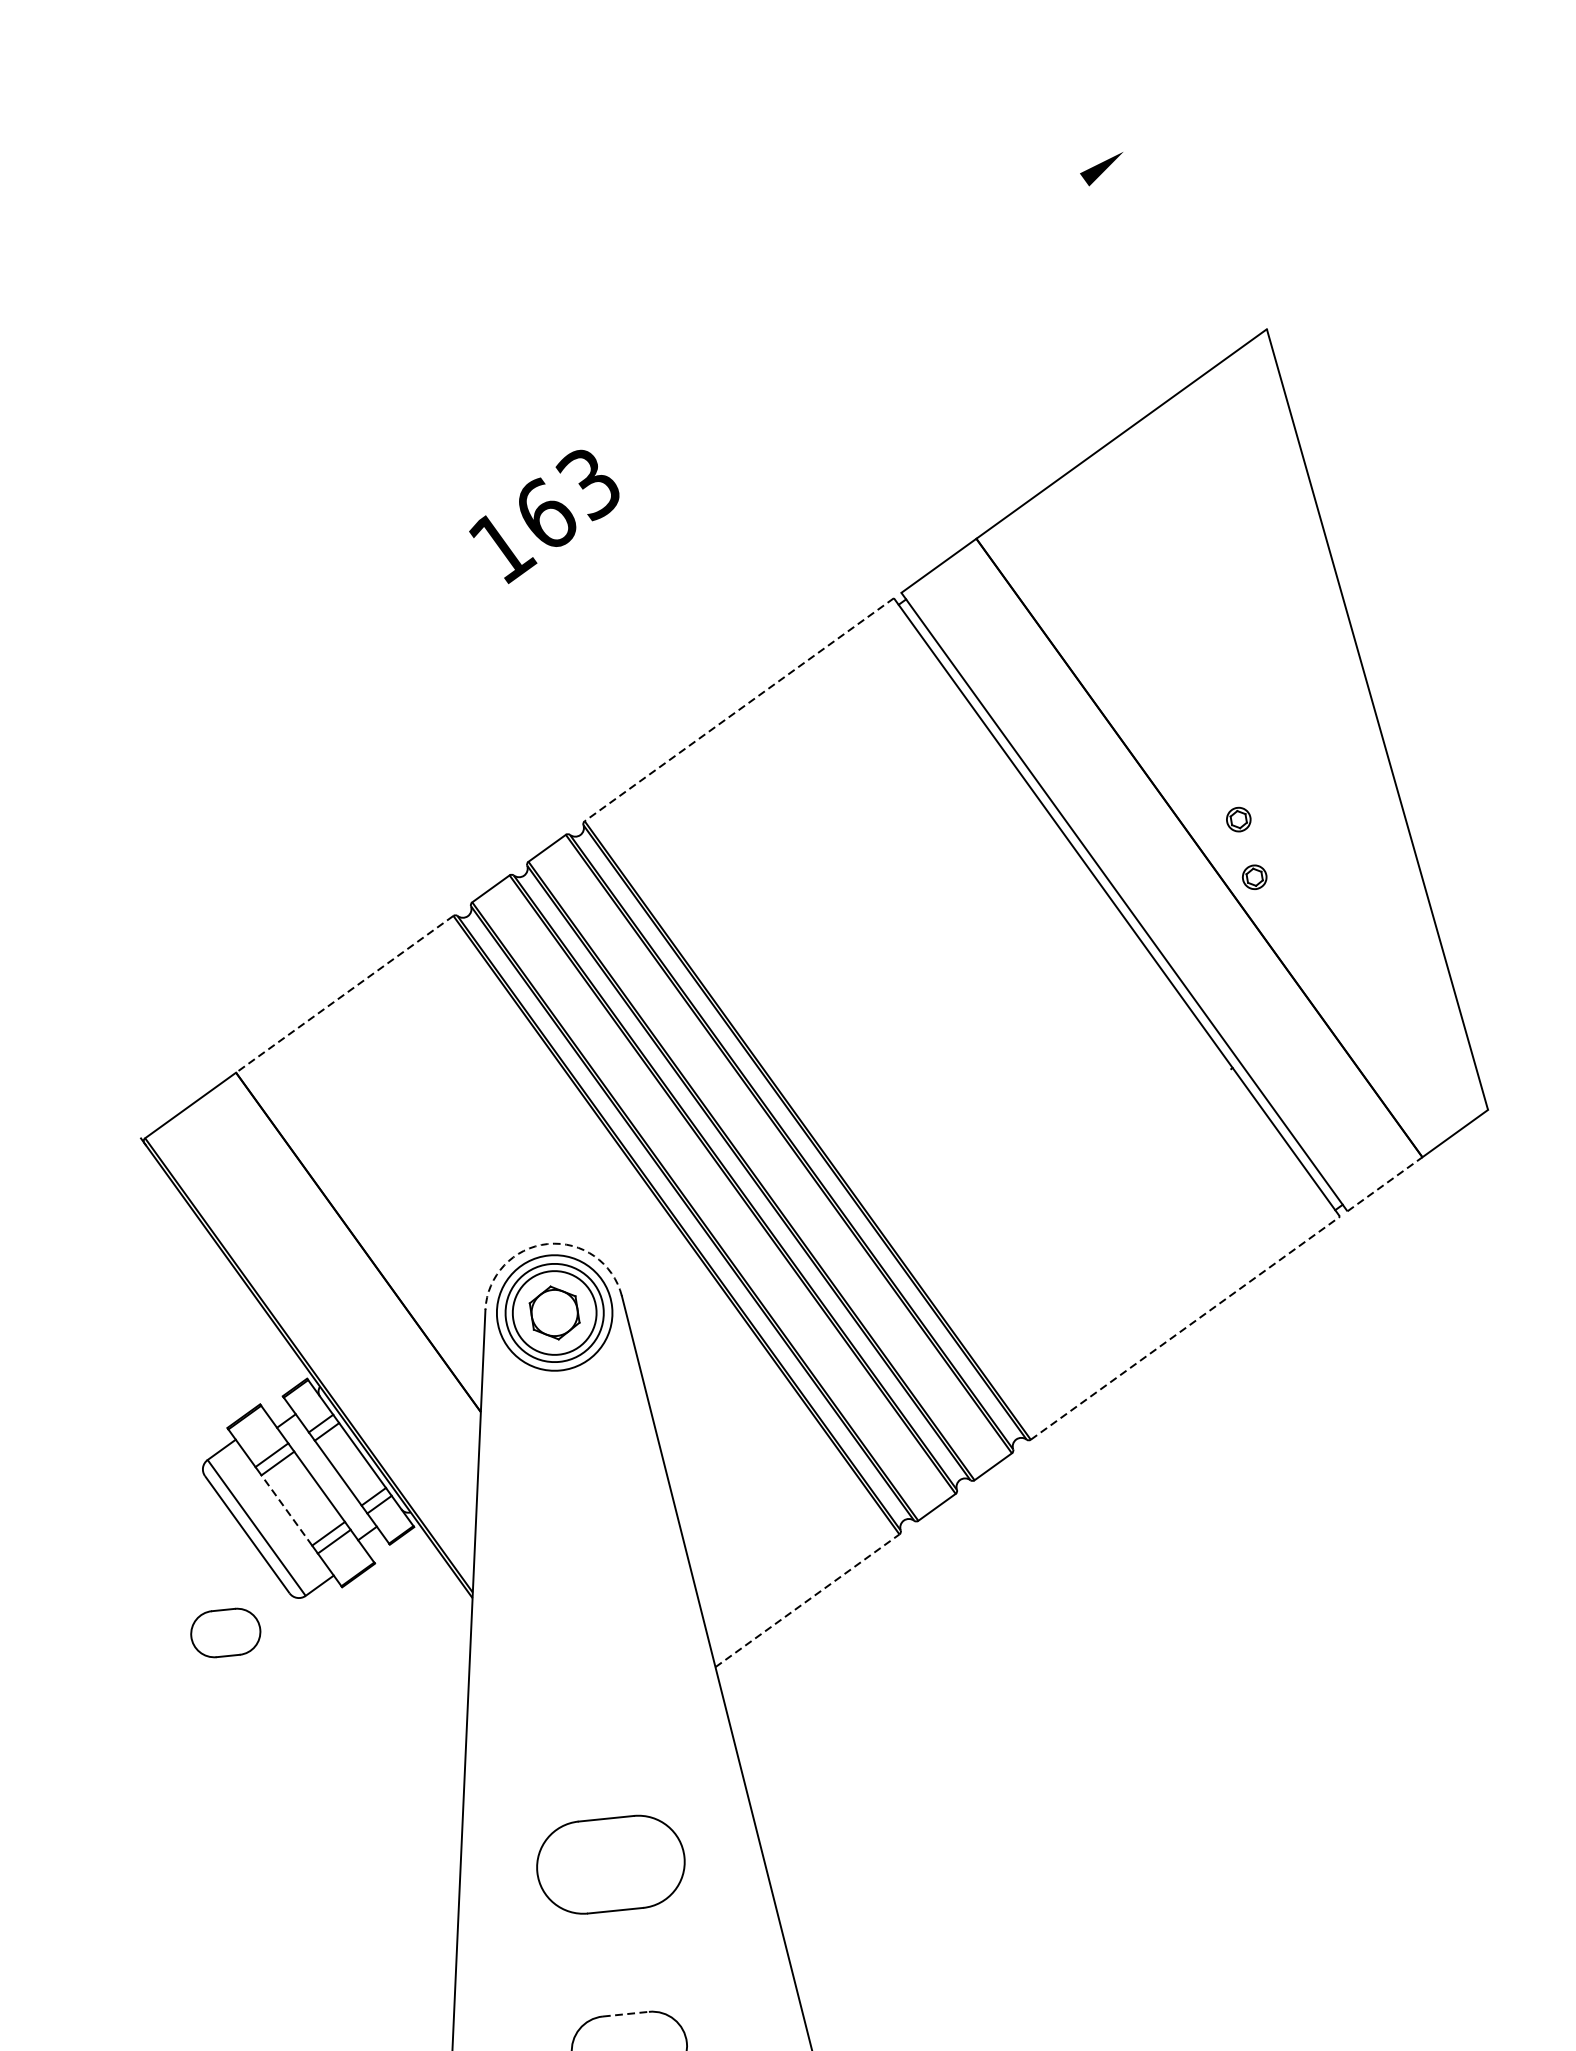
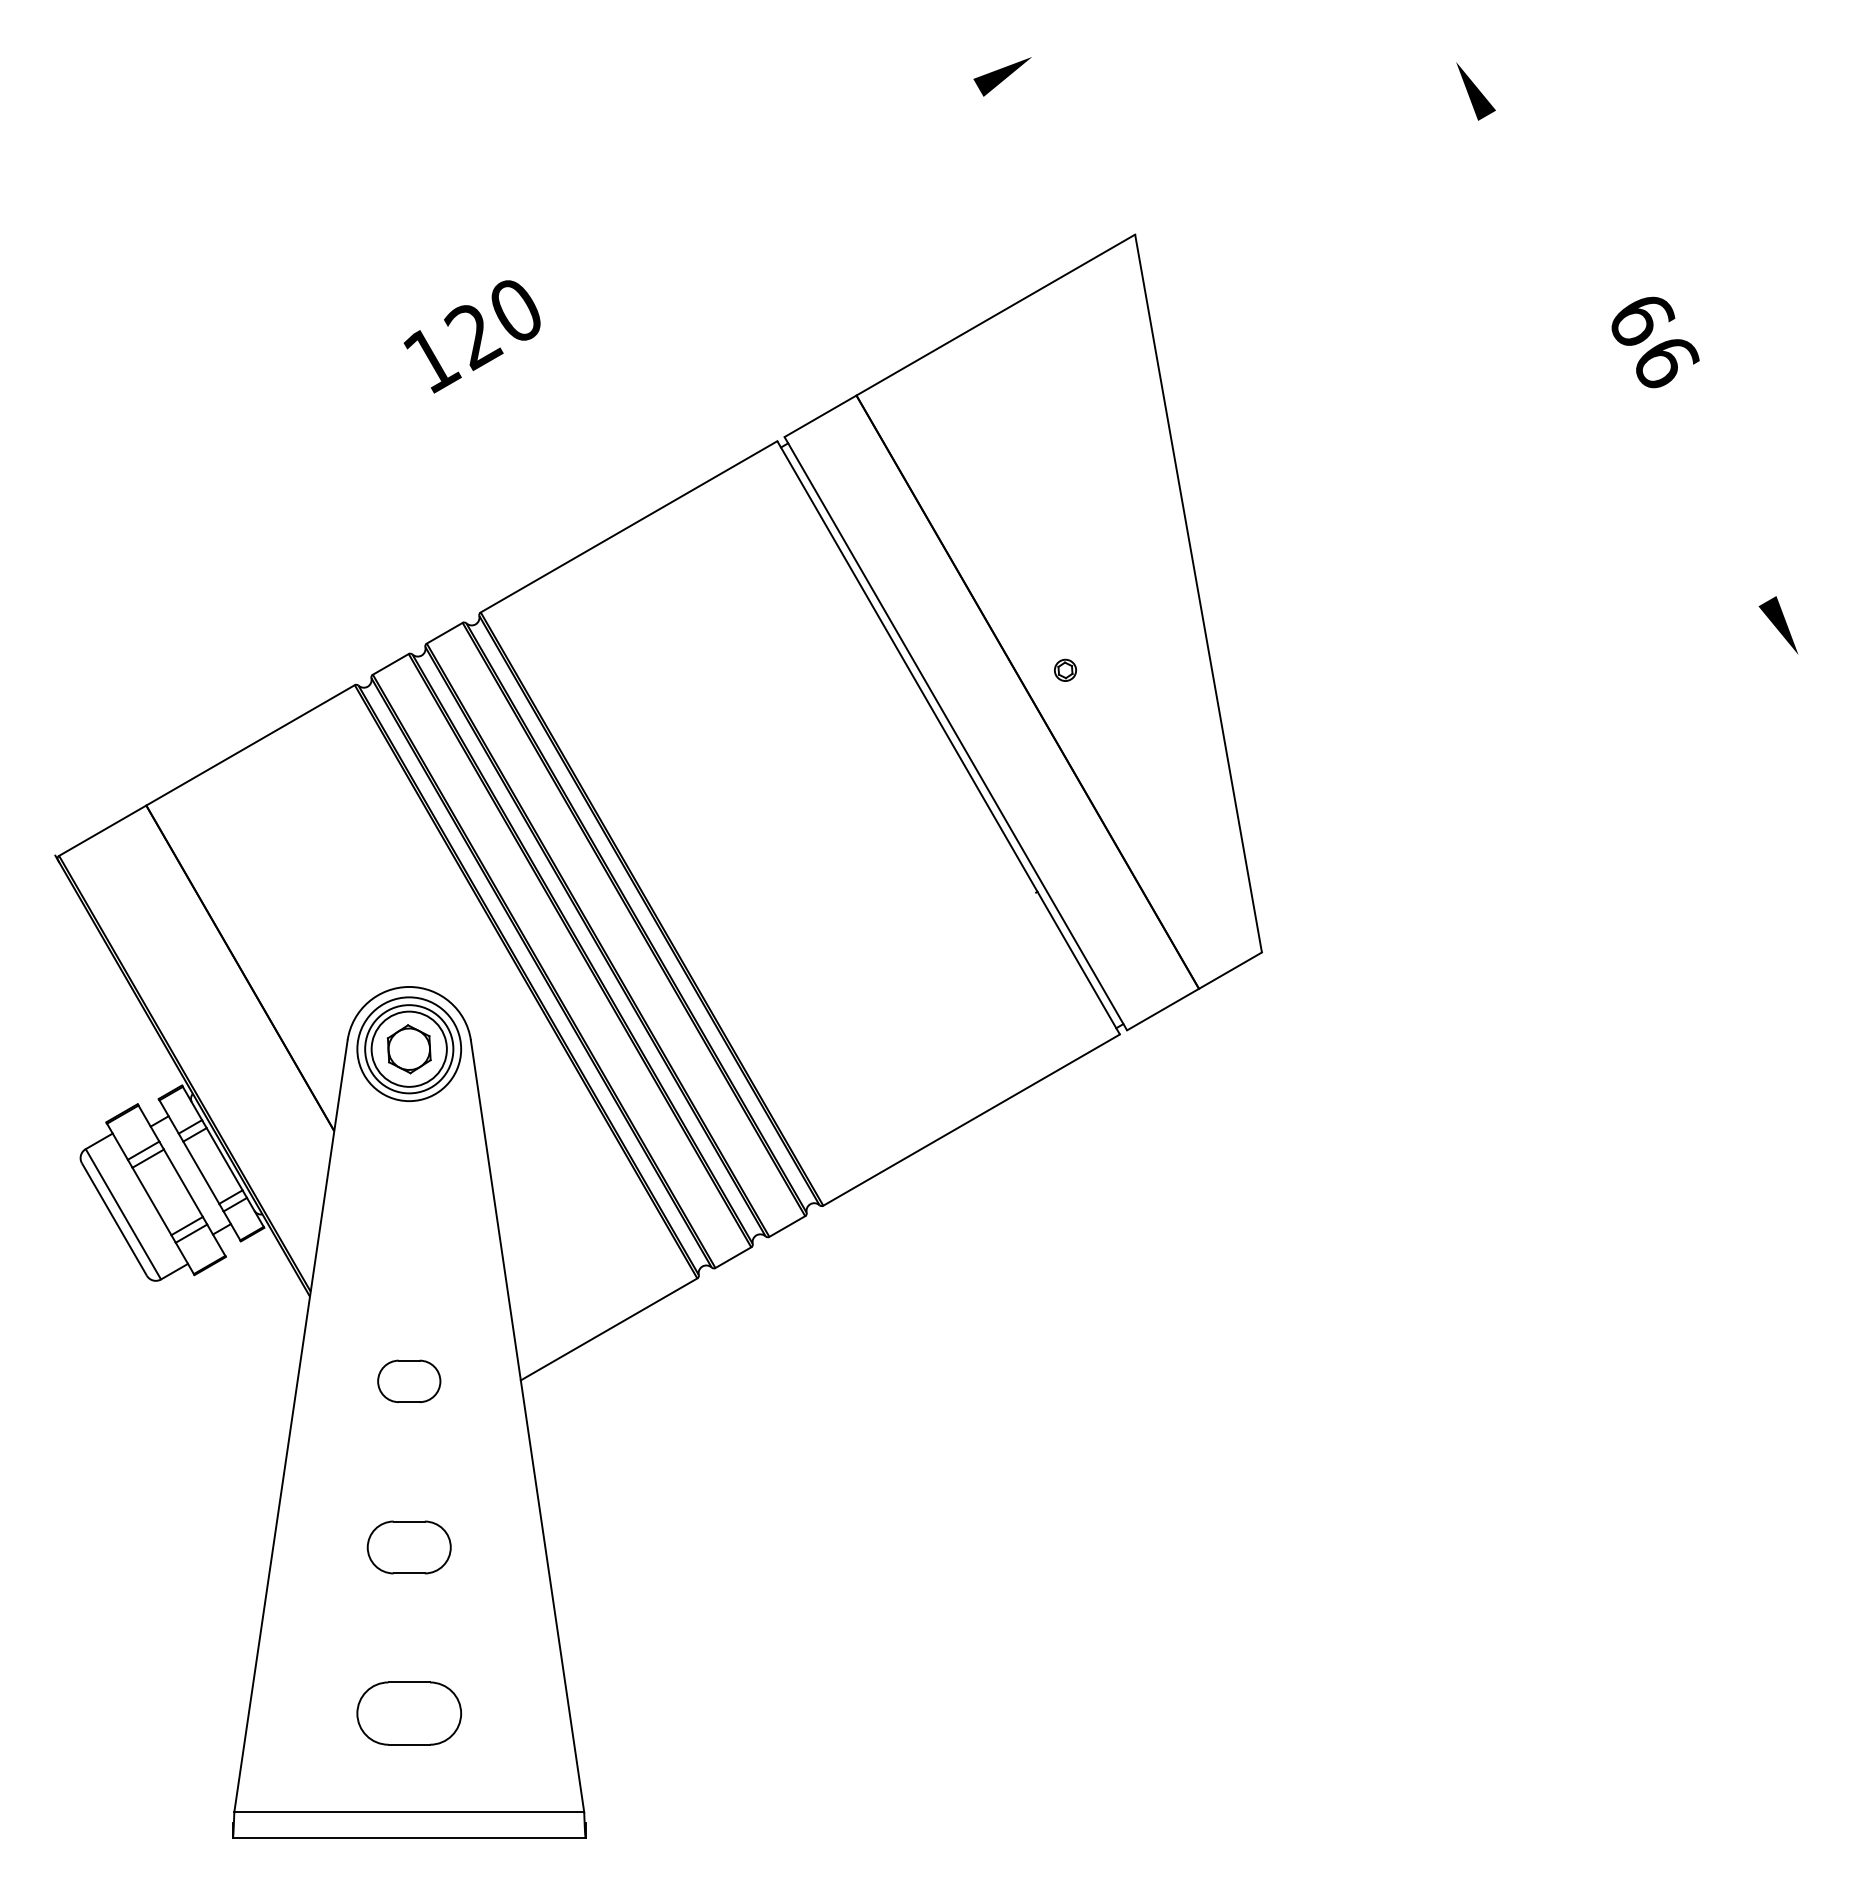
part: (1102, 169) -> (1002, 76), size x1.43
text: (565, 502) -> (492, 325), 163 -> 120
line: (738, 710) -> (628, 527), dashed -> solid
part: (1254, 876) -> (1074, 722), removed
line: (344, 994) -> (250, 745), dashed -> solid
line: (1385, 1184) -> (1163, 1009), dashed -> solid
arc: (547, 1243) -> (409, 986), dashed -> solid
line: (1186, 1327) -> (972, 1119), dashed -> solid
line: (286, 1510) -> (151, 1201), dashed -> solid
line: (807, 1600) -> (609, 1329), dashed -> solid
part: (225, 1631) -> (409, 1380), moved
part: (609, 1864) -> (408, 1547), size x0.62
line: (626, 2014) -> (409, 1682), dashed -> solid

